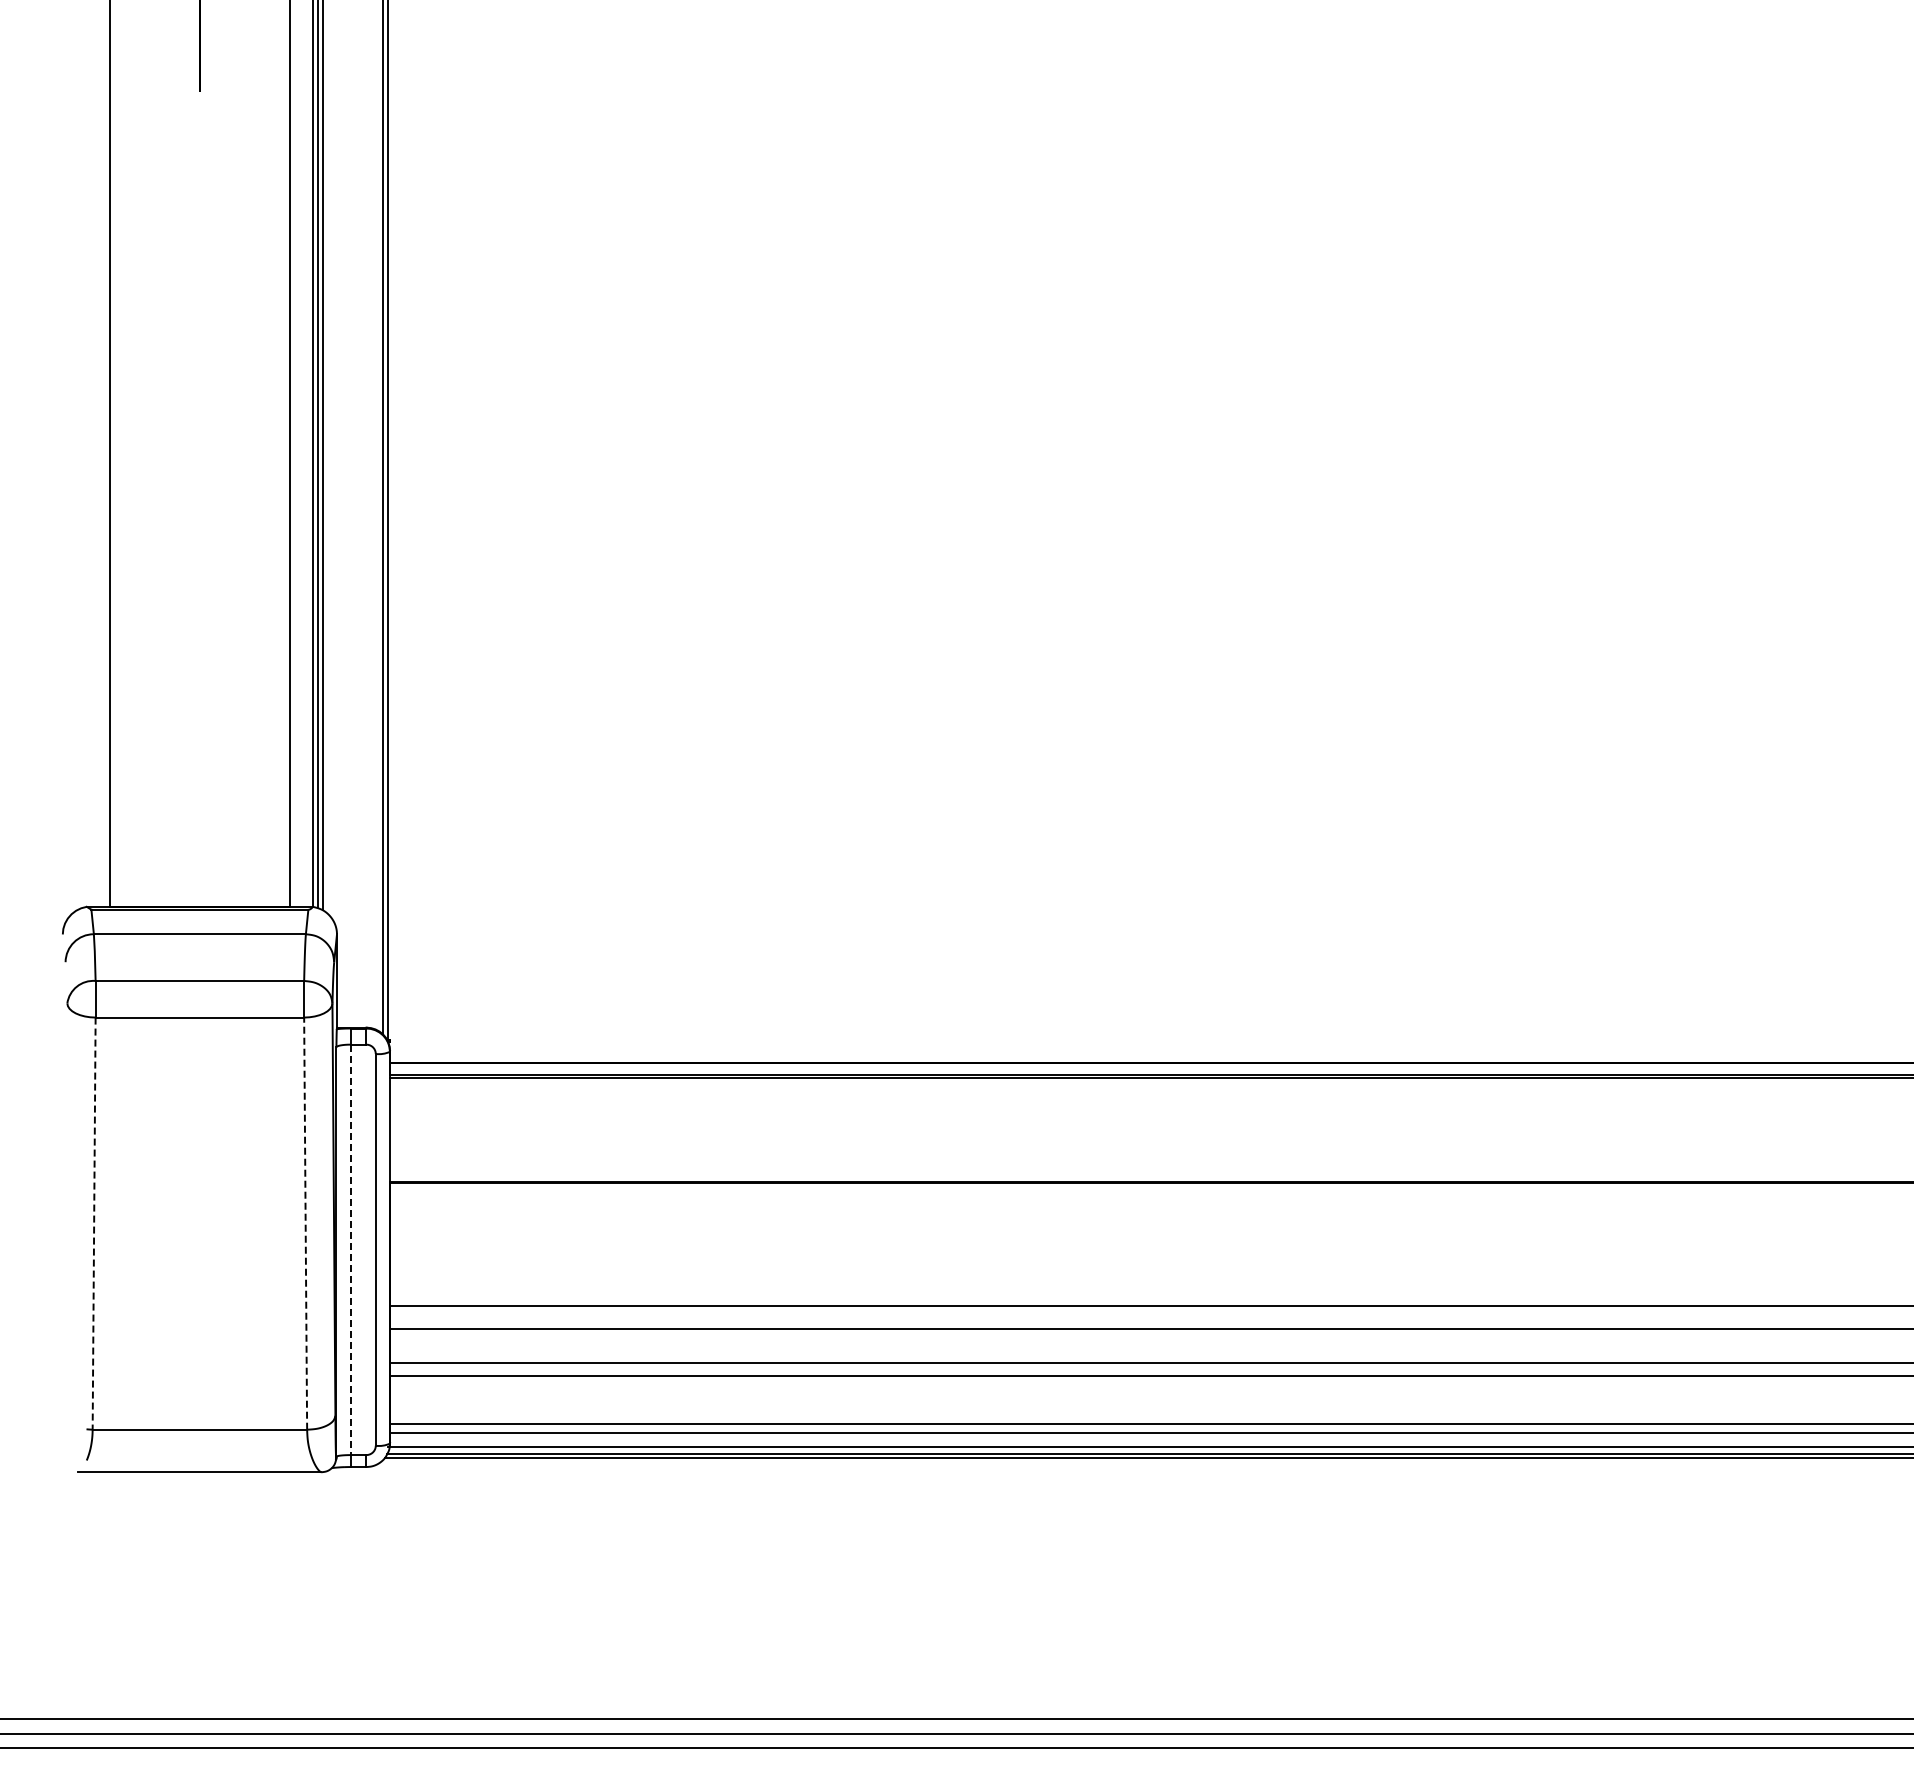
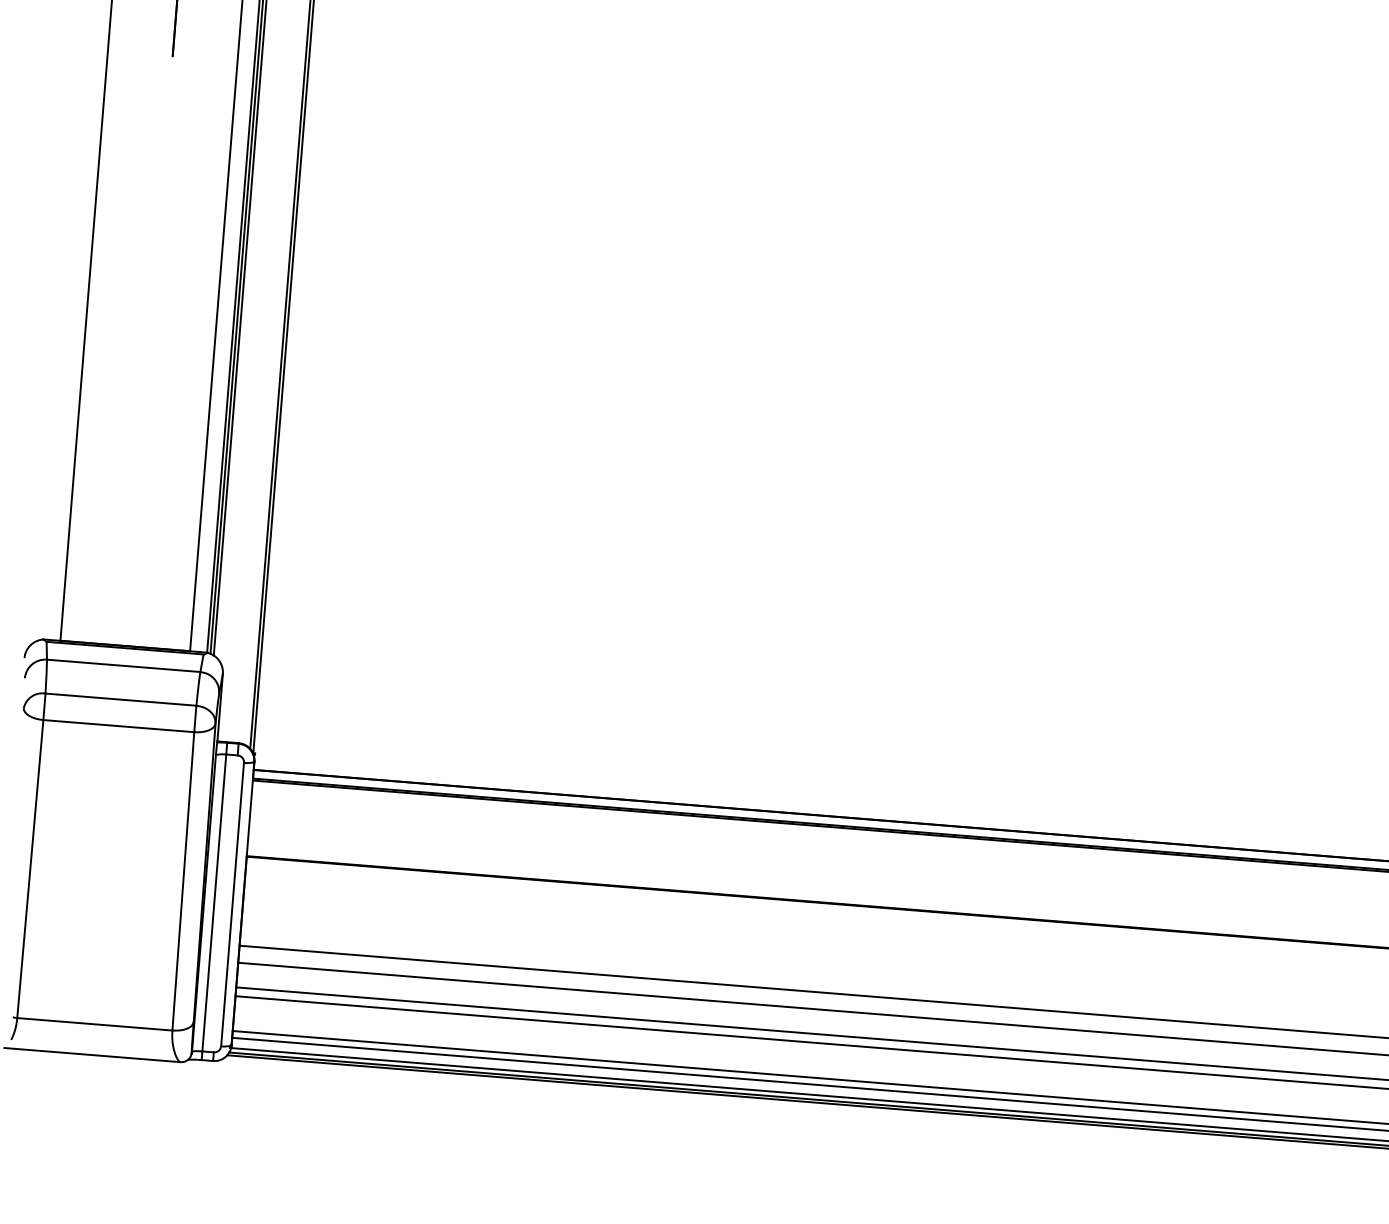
line: (305, 1222) -> (183, 880), dashed -> solid
line: (94, 1224) -> (30, 869), dashed -> solid
line: (350, 1250) -> (214, 903), dashed -> solid

